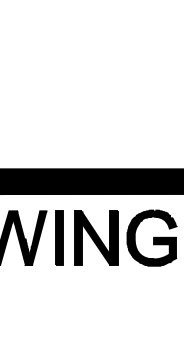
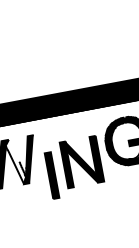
part: (59, 237) -> (51, 175), moved
part: (96, 237) -> (81, 161), moved
fill: (21, 238) -> (16, 162), removed

